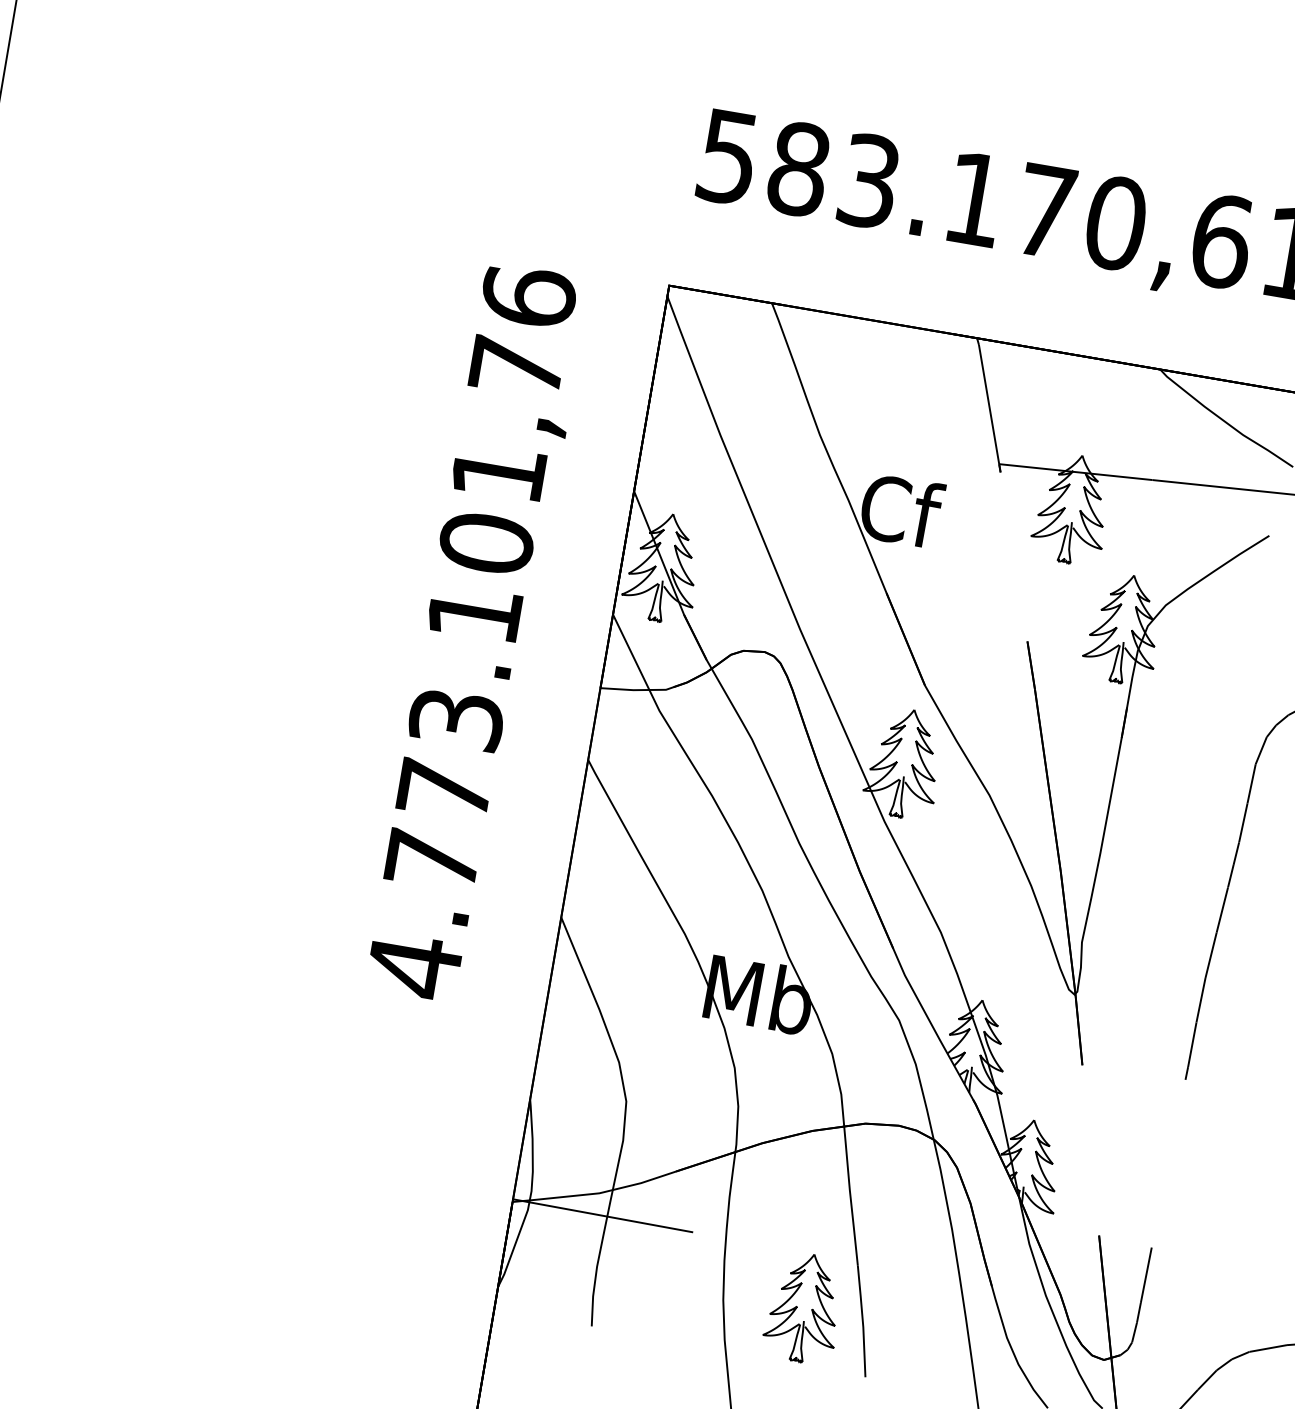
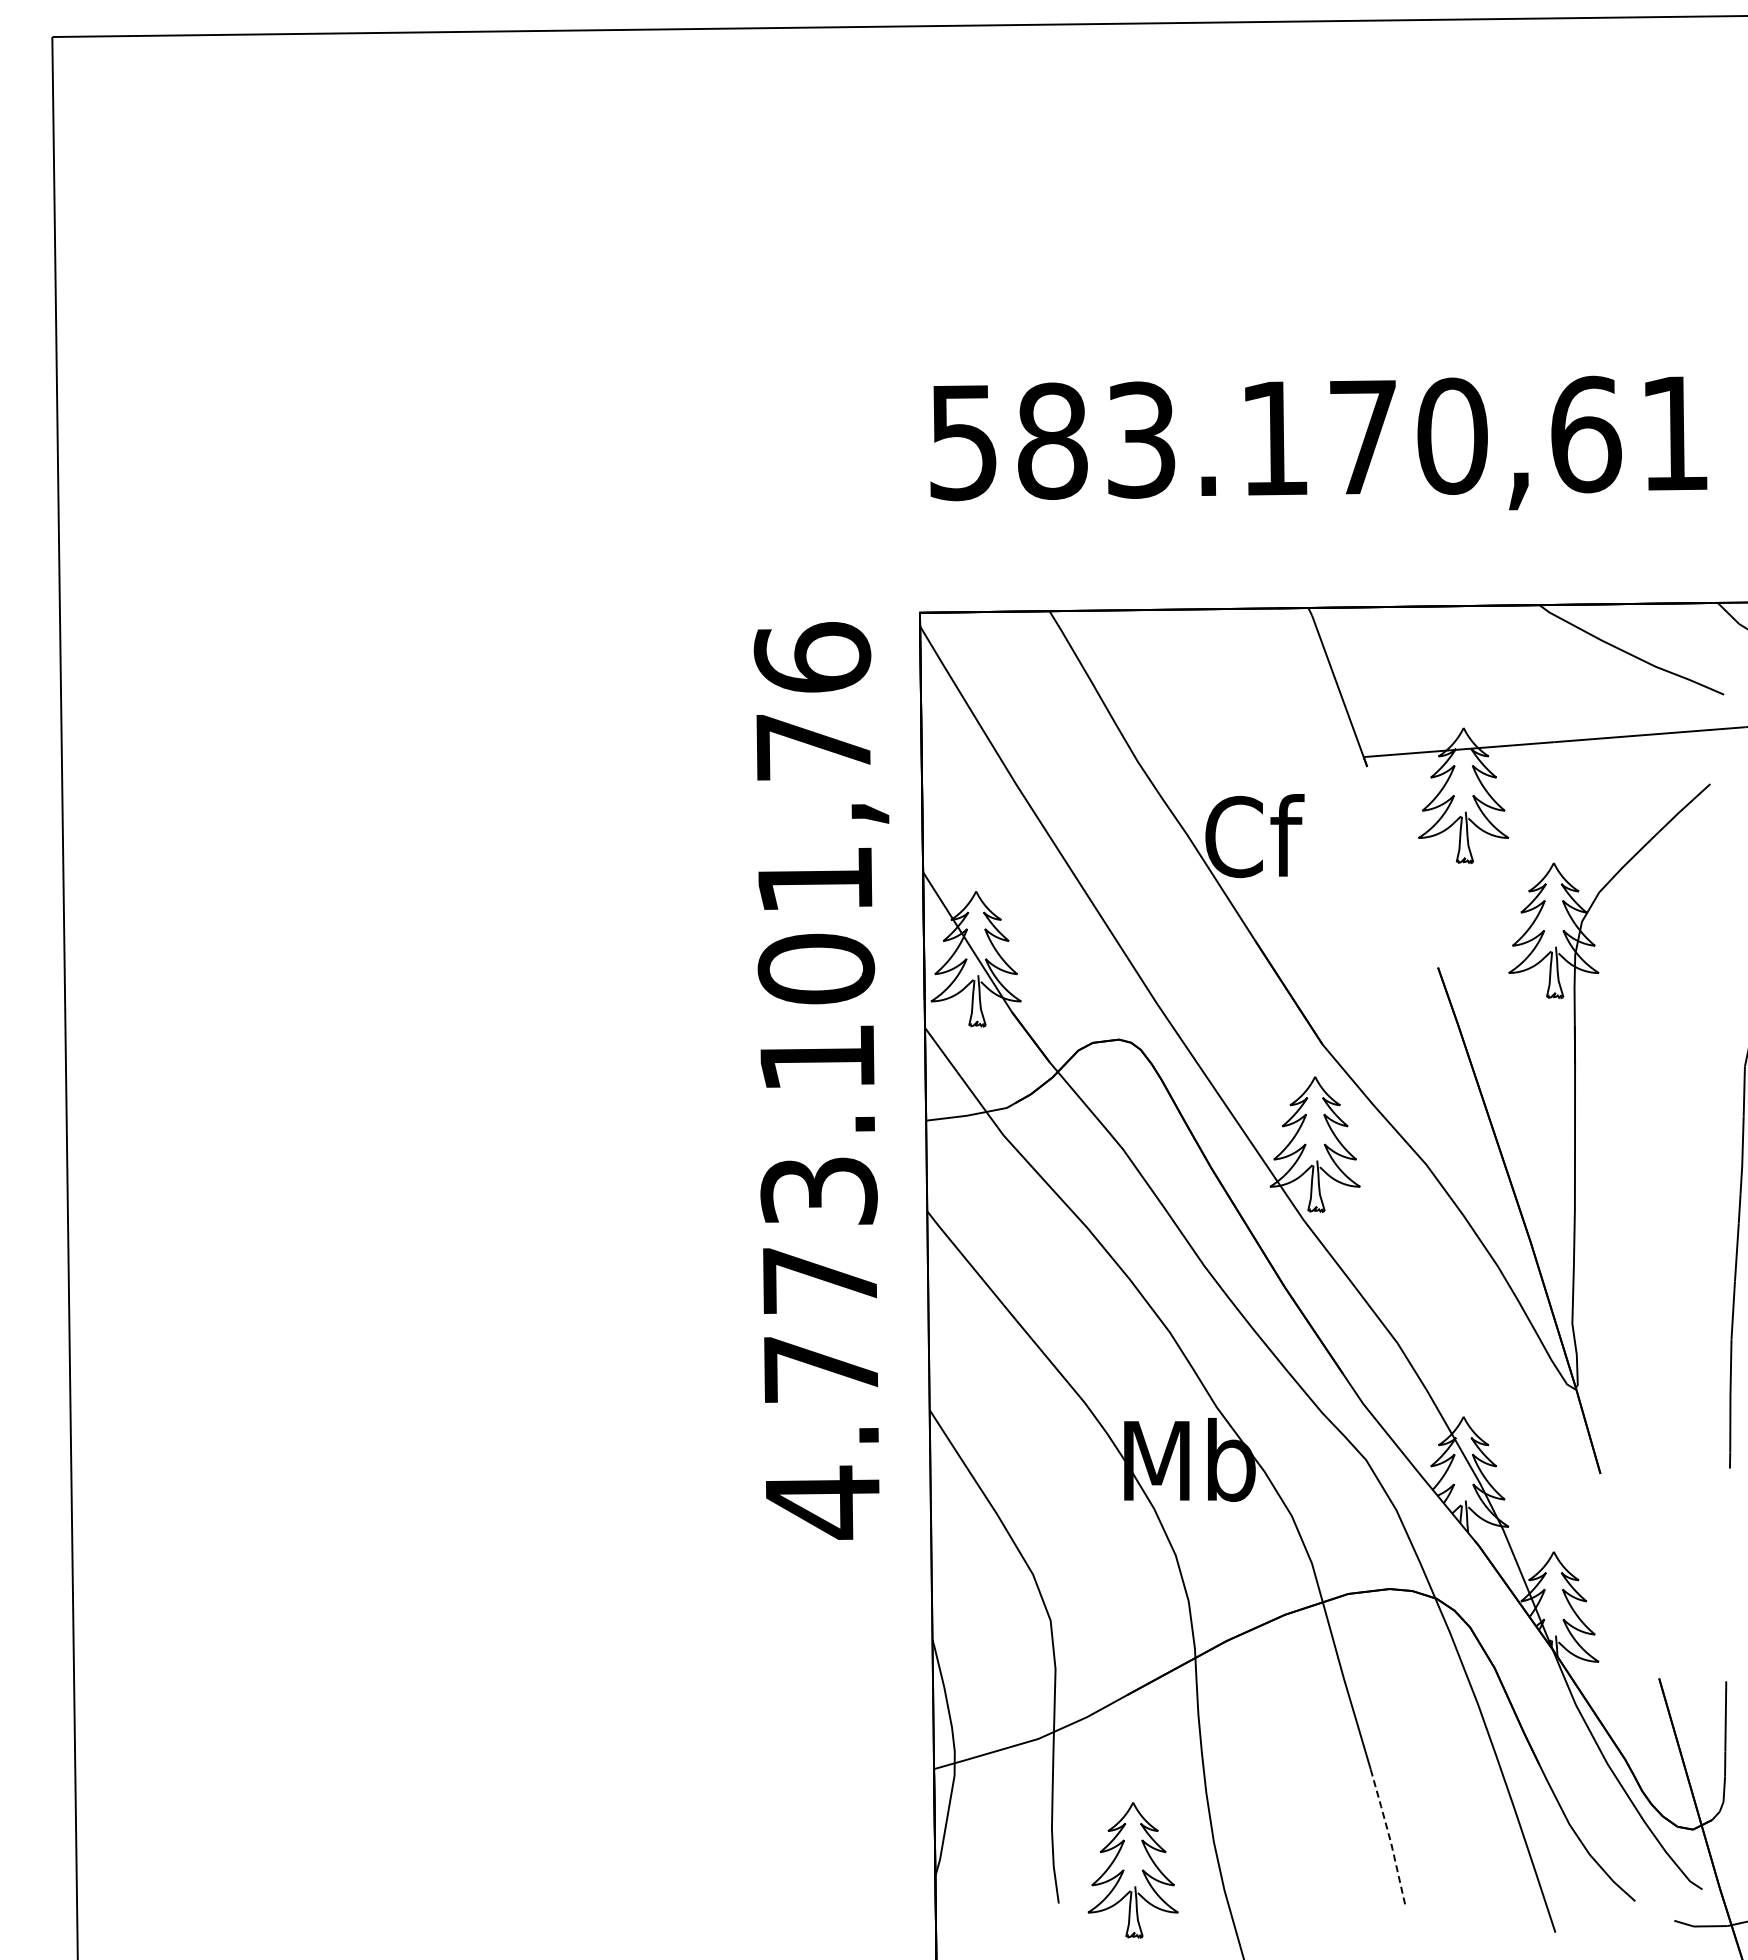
text: (474, 632) -> (821, 1080), moved
line: (602, 1215) -> (1047, 1765), removed
part: (804, 1308) -> (1132, 1870), moved
line: (863, 1320) -> (1389, 1835), solid -> dashed

